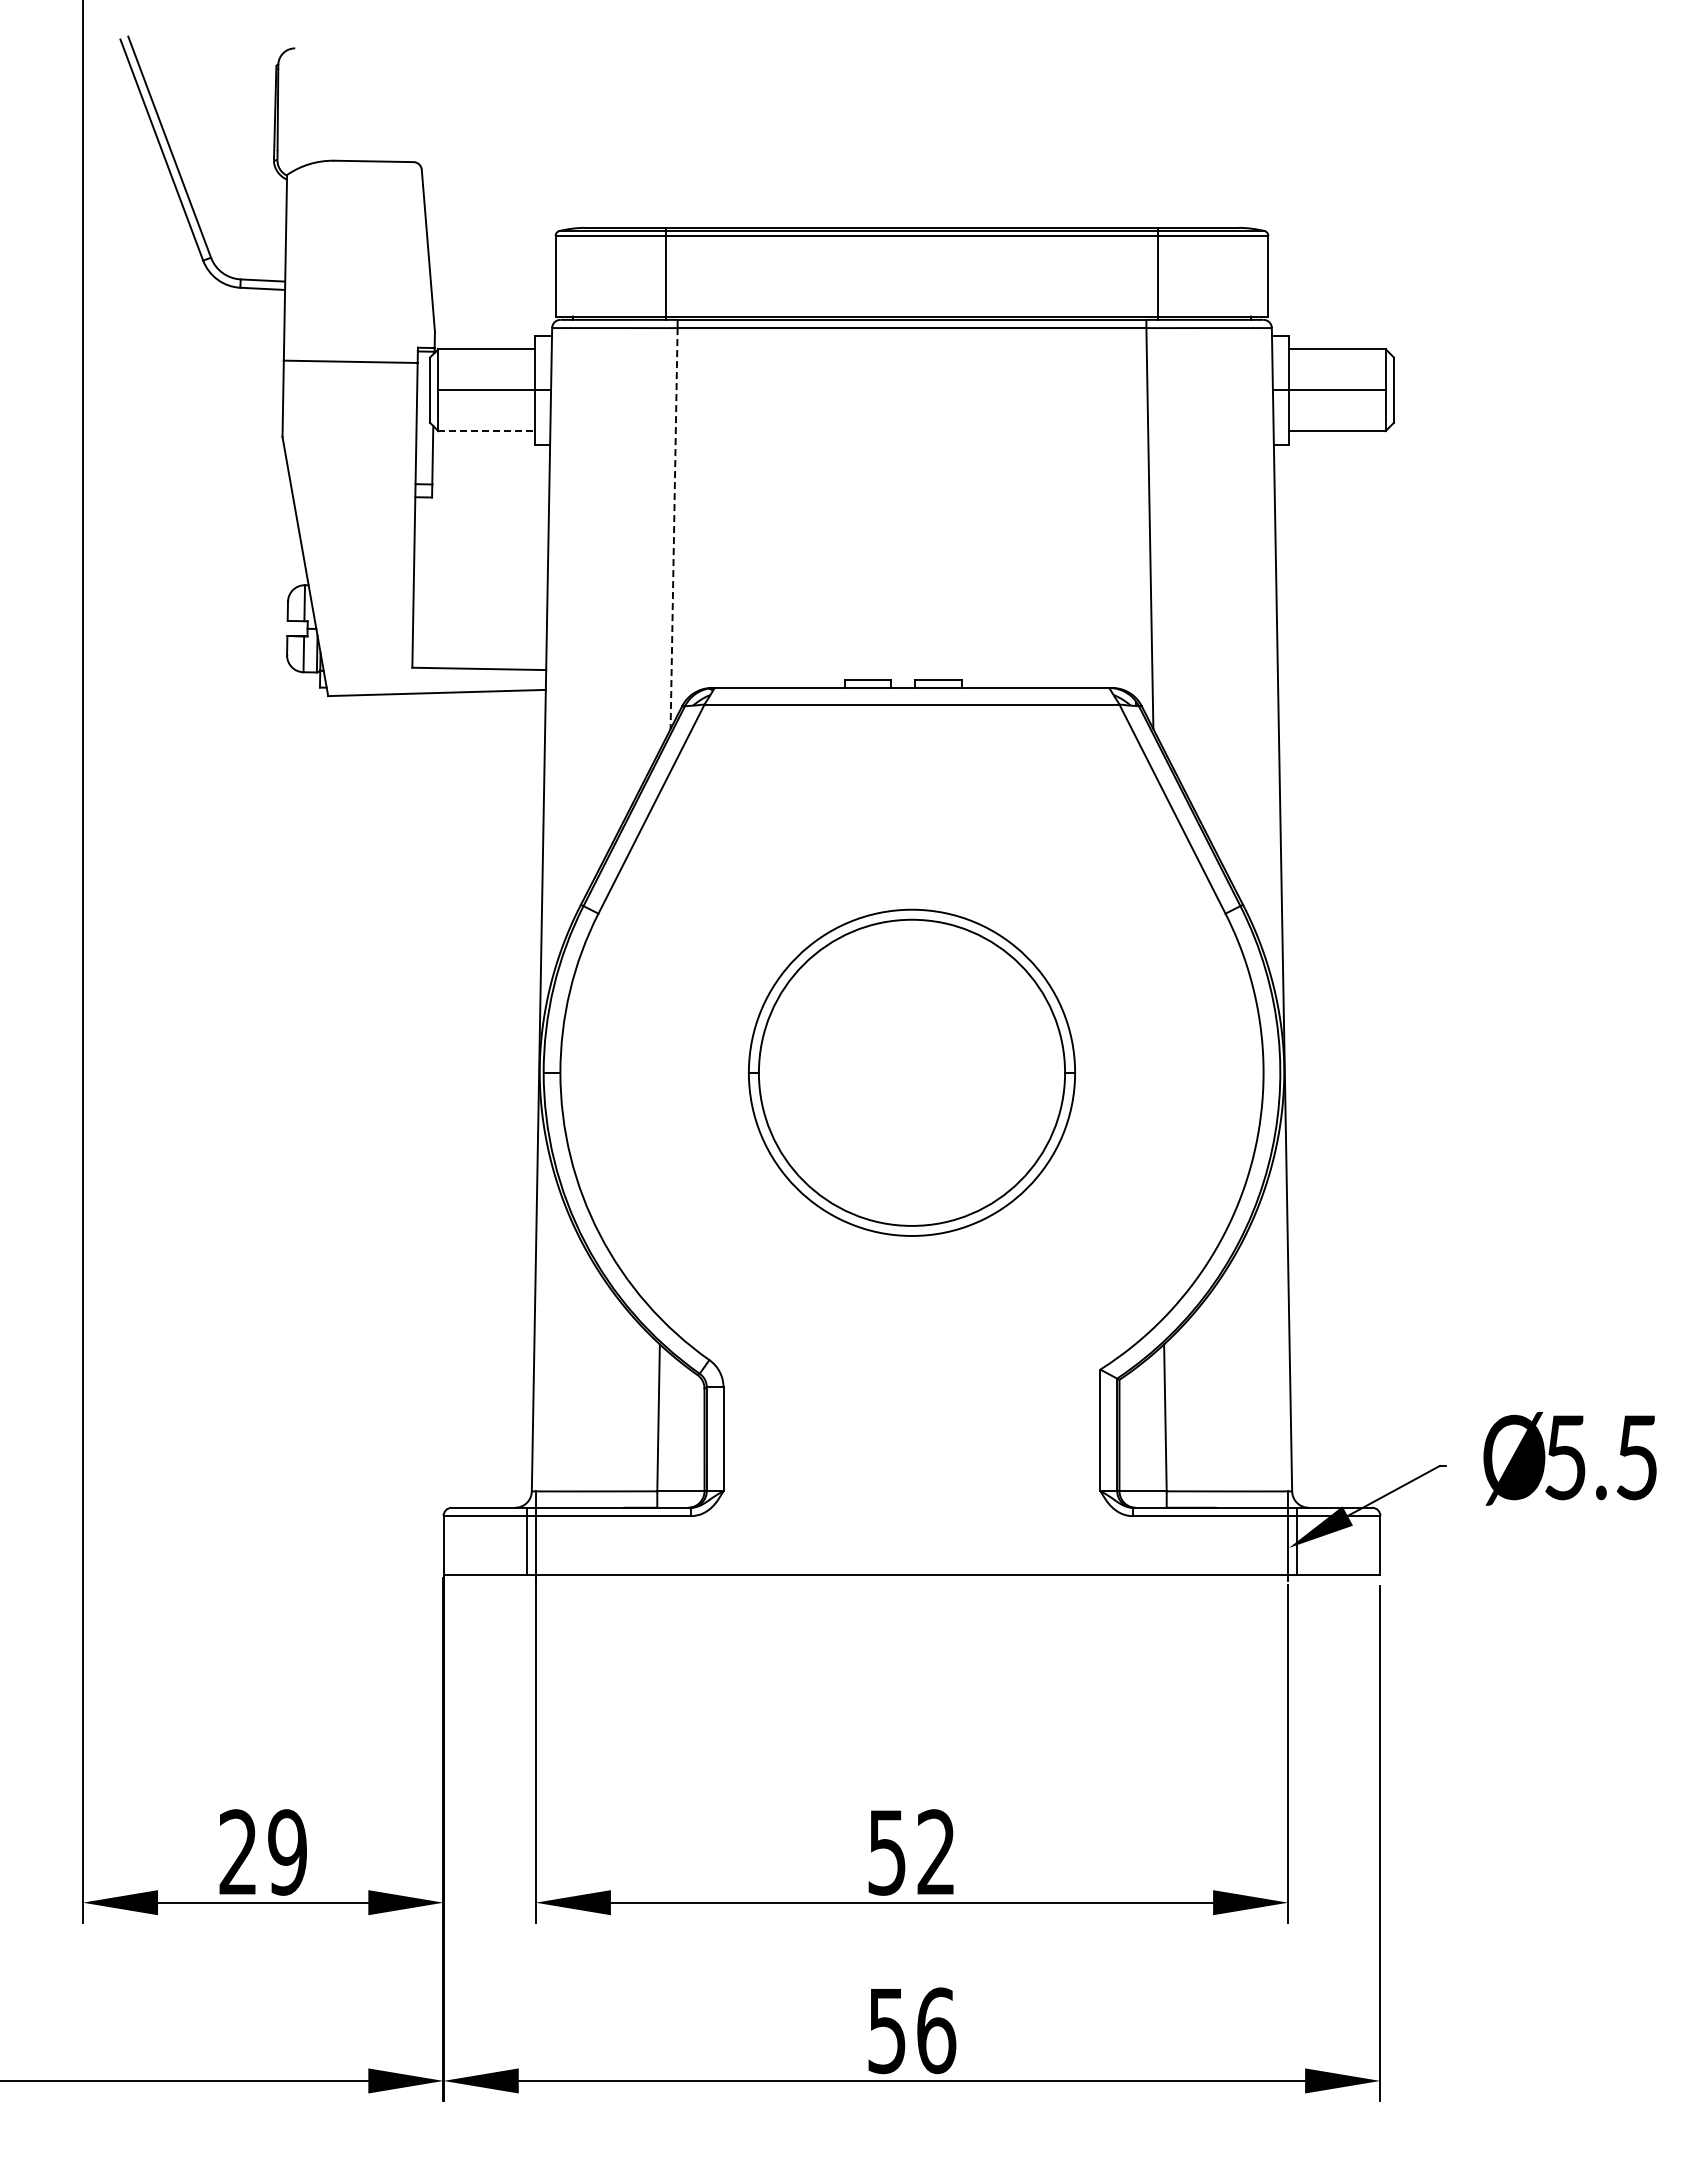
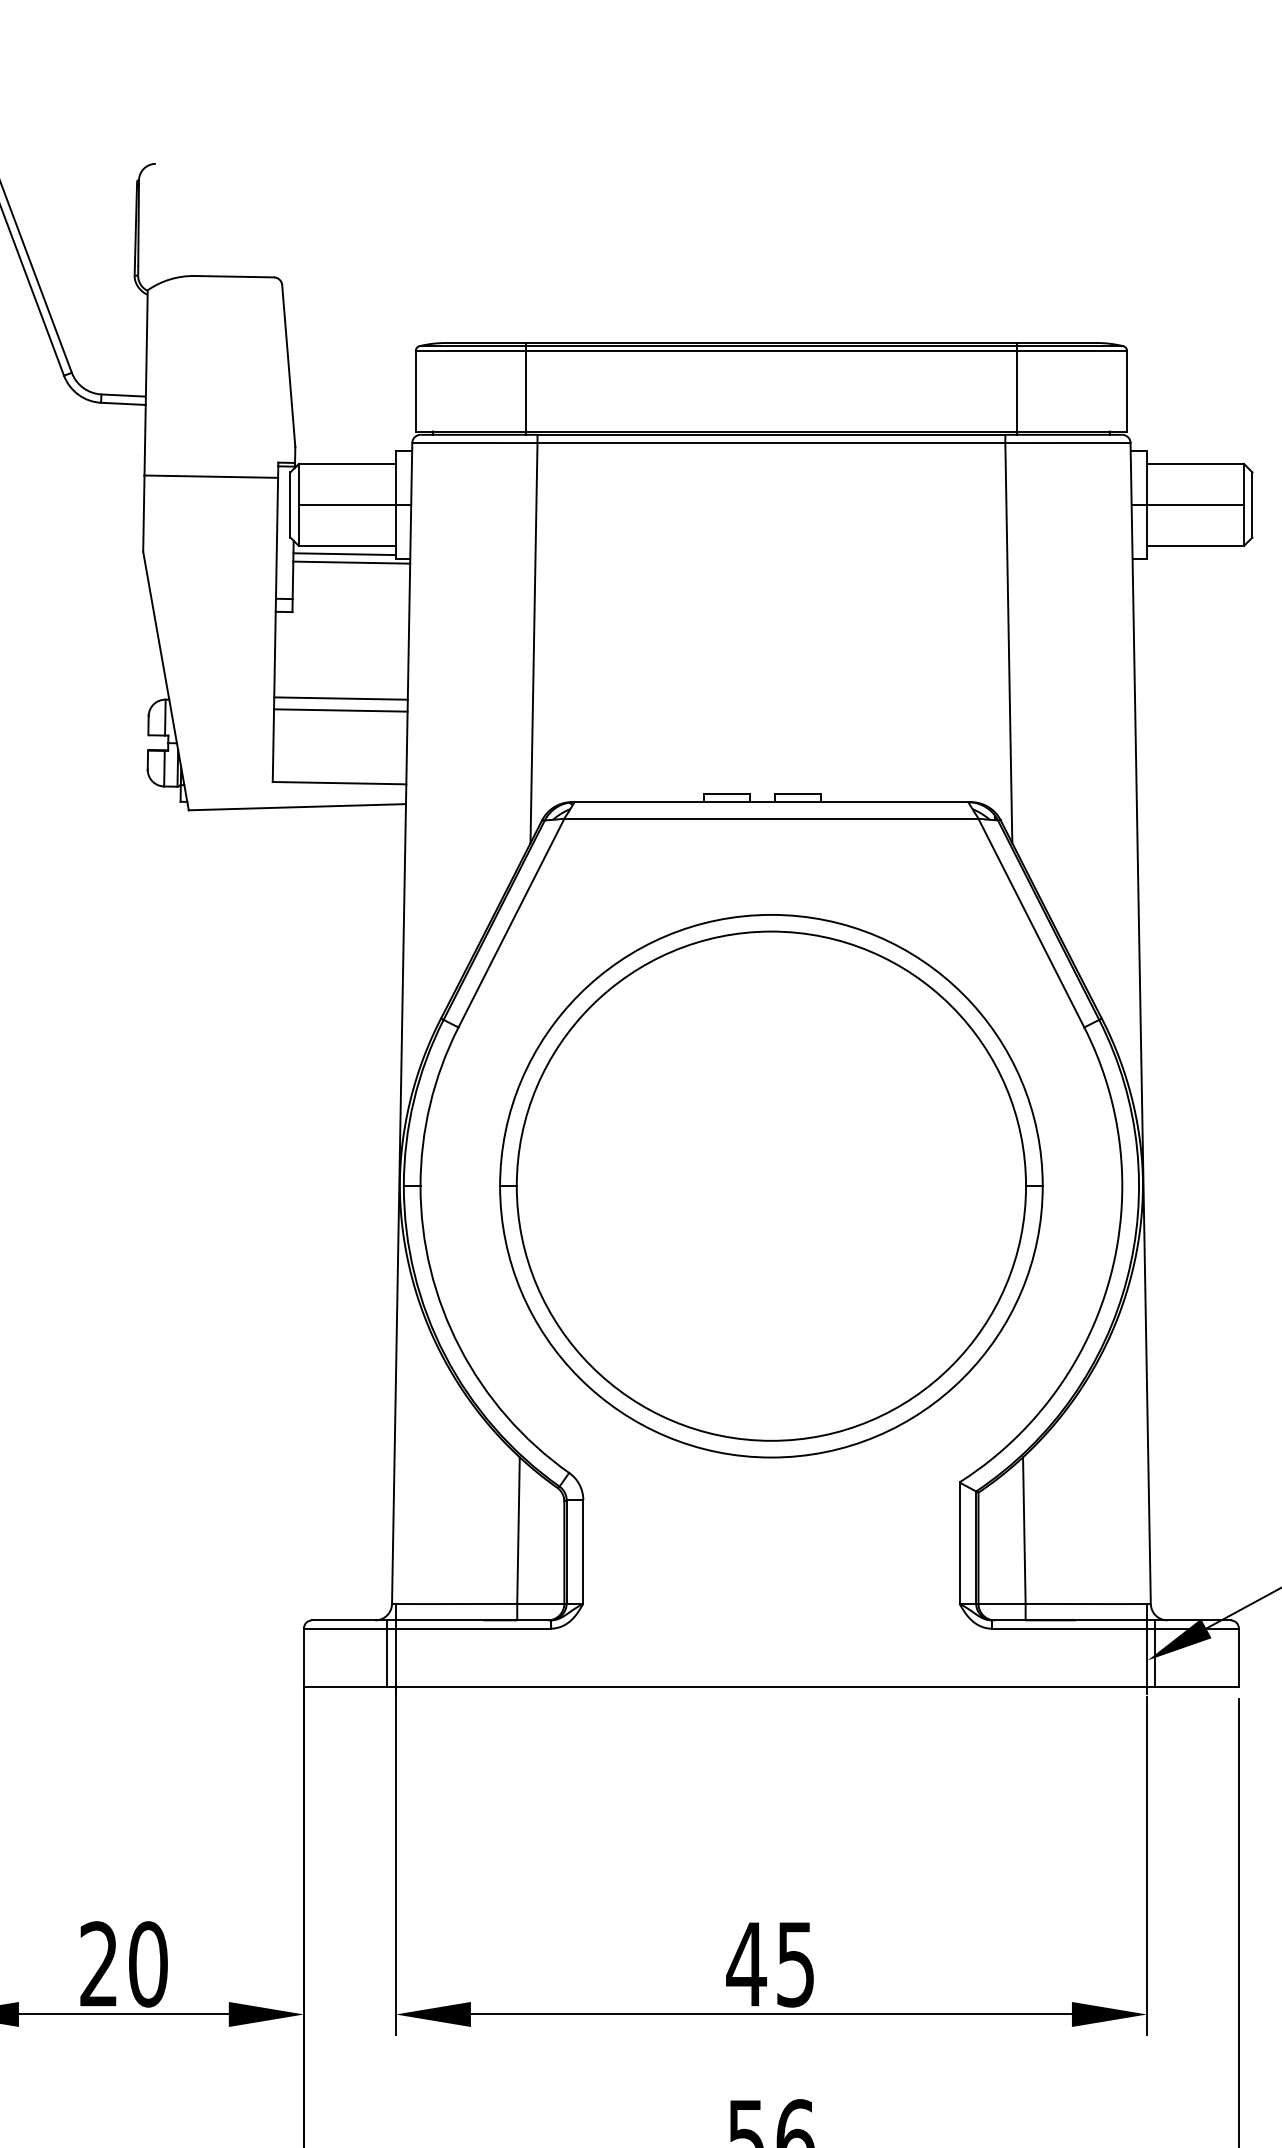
line: (486, 431) -> (346, 546), dashed -> solid
line: (484, 439) -> (344, 554), added
line: (491, 447) -> (351, 562), added
line: (674, 528) -> (534, 643), dashed -> solid
line: (480, 583) -> (340, 697), added
line: (480, 595) -> (340, 709), added
part: (911, 1072) -> (770, 1185), size x1.67
text: (287, 1852) -> (148, 1964), 29 -> 20
text: (910, 1852) -> (769, 1964), 52 -> 45

